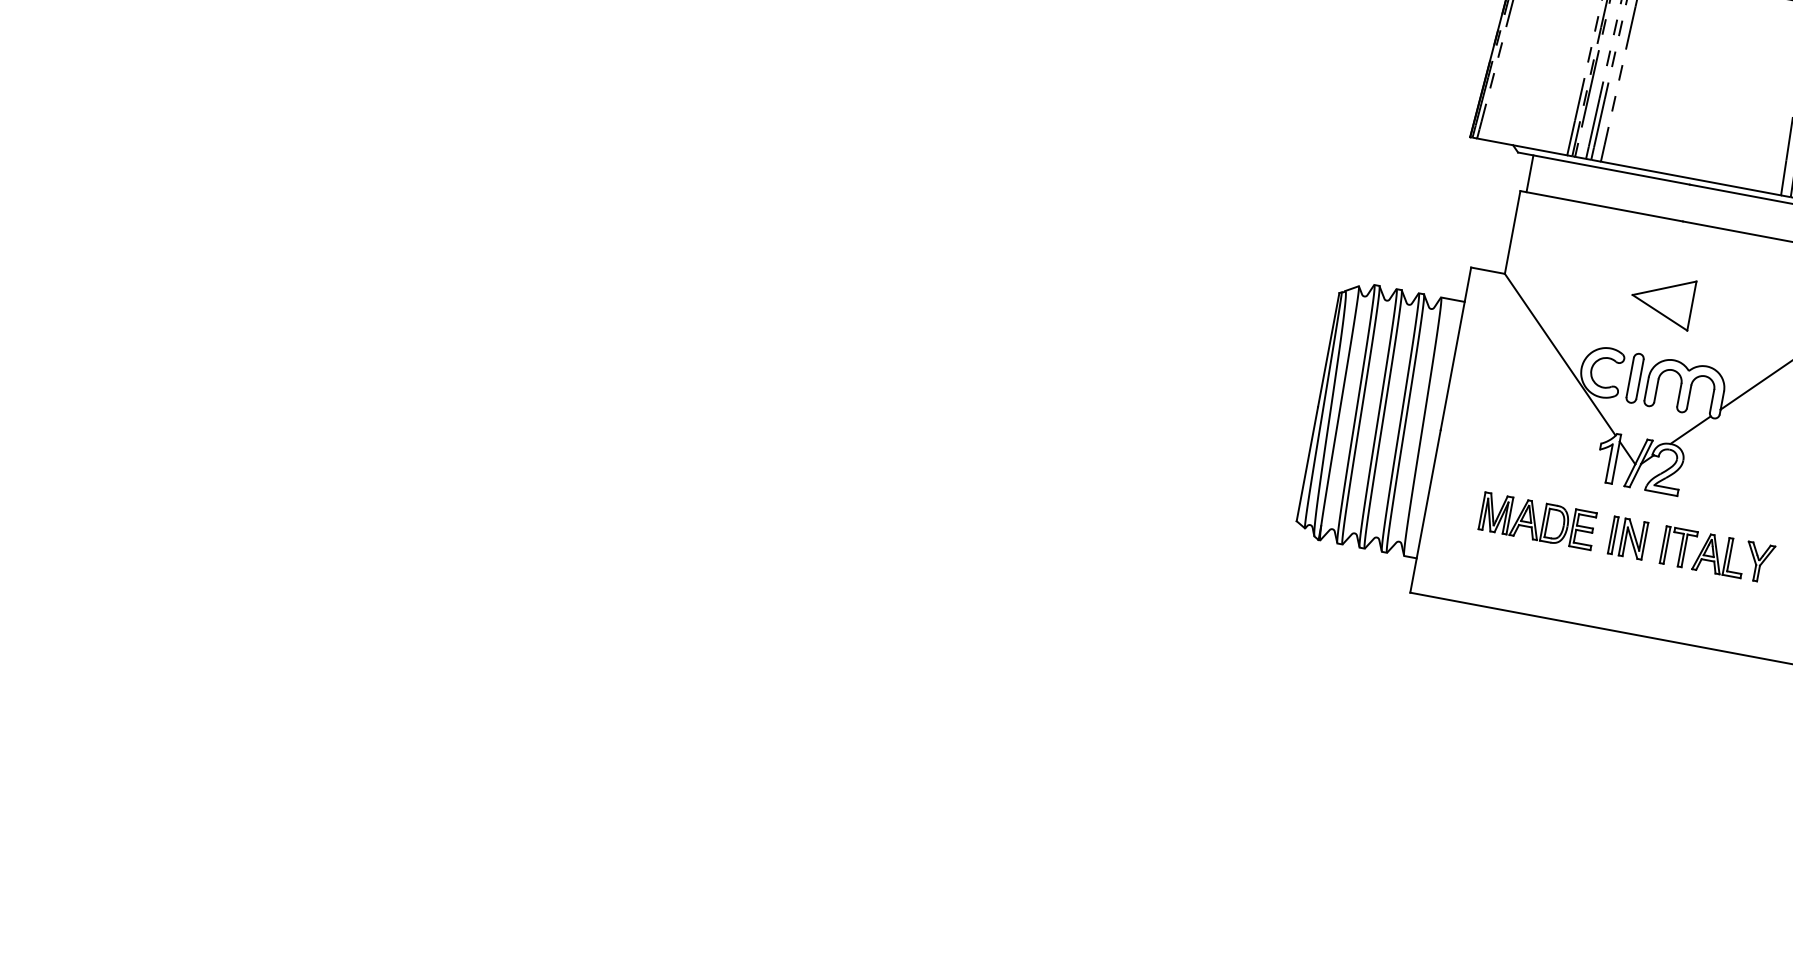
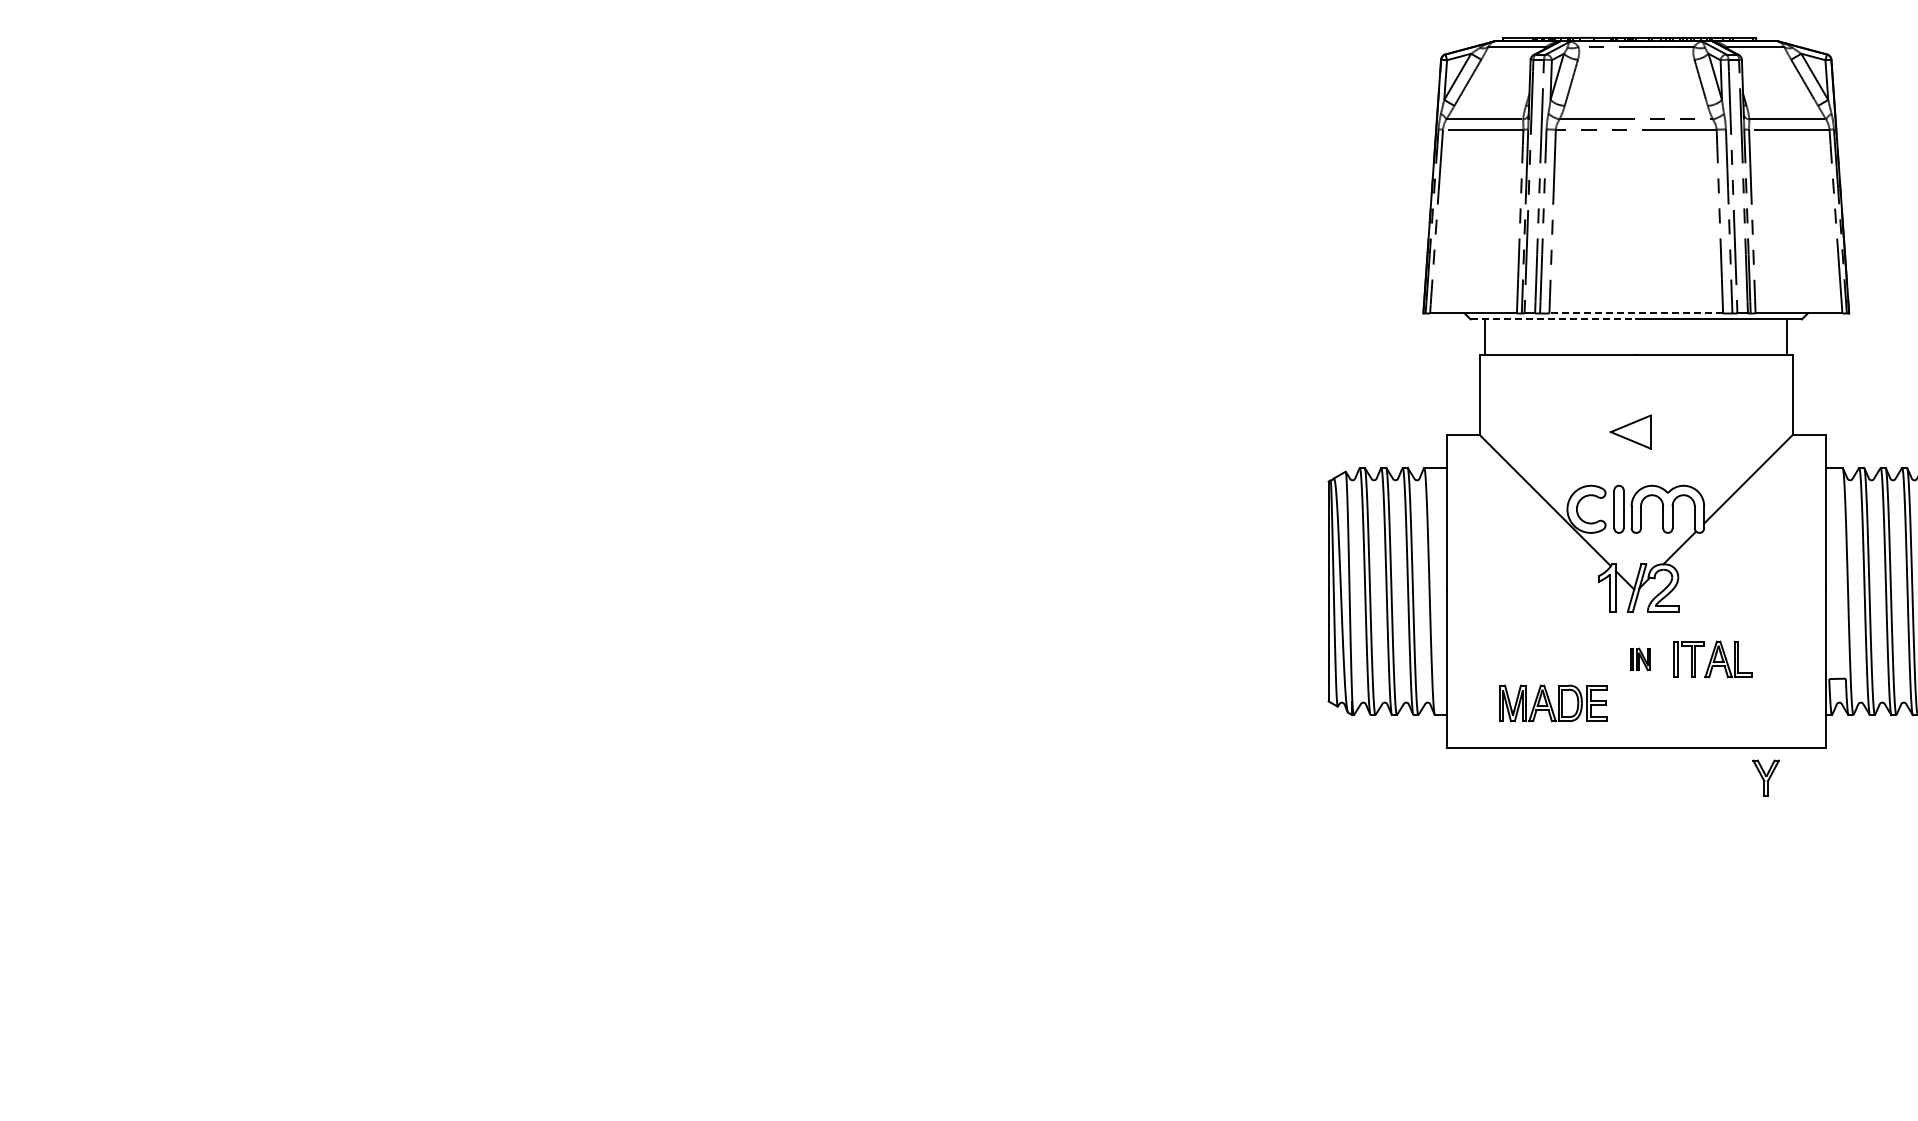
line: (1603, 168) -> (1553, 319), solid -> dashed
line: (1691, 178) -> (1636, 313), solid -> dashed
part: (1662, 299) -> (1630, 431), size x0.7
part: (1537, 521) -> (1553, 703), moved
part: (1628, 538) -> (1640, 659), size x0.6
part: (1758, 561) -> (1765, 777), moved

